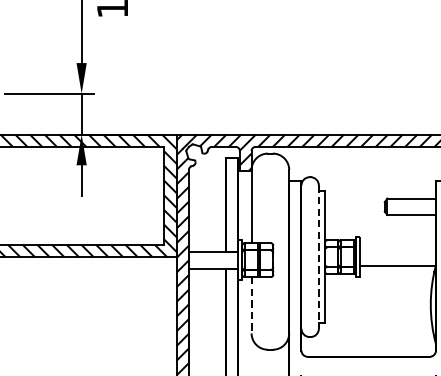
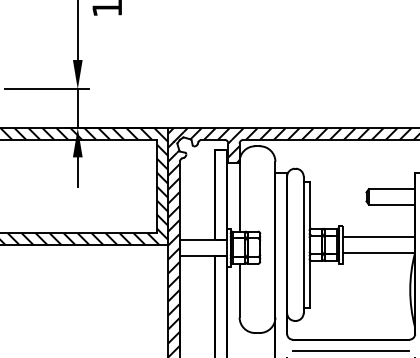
line: (397, 248) -> (378, 236), added
line: (318, 257) -> (303, 245), dashed -> solid
line: (251, 305) -> (239, 290), dashed -> solid
line: (368, 369) -> (350, 351), added

